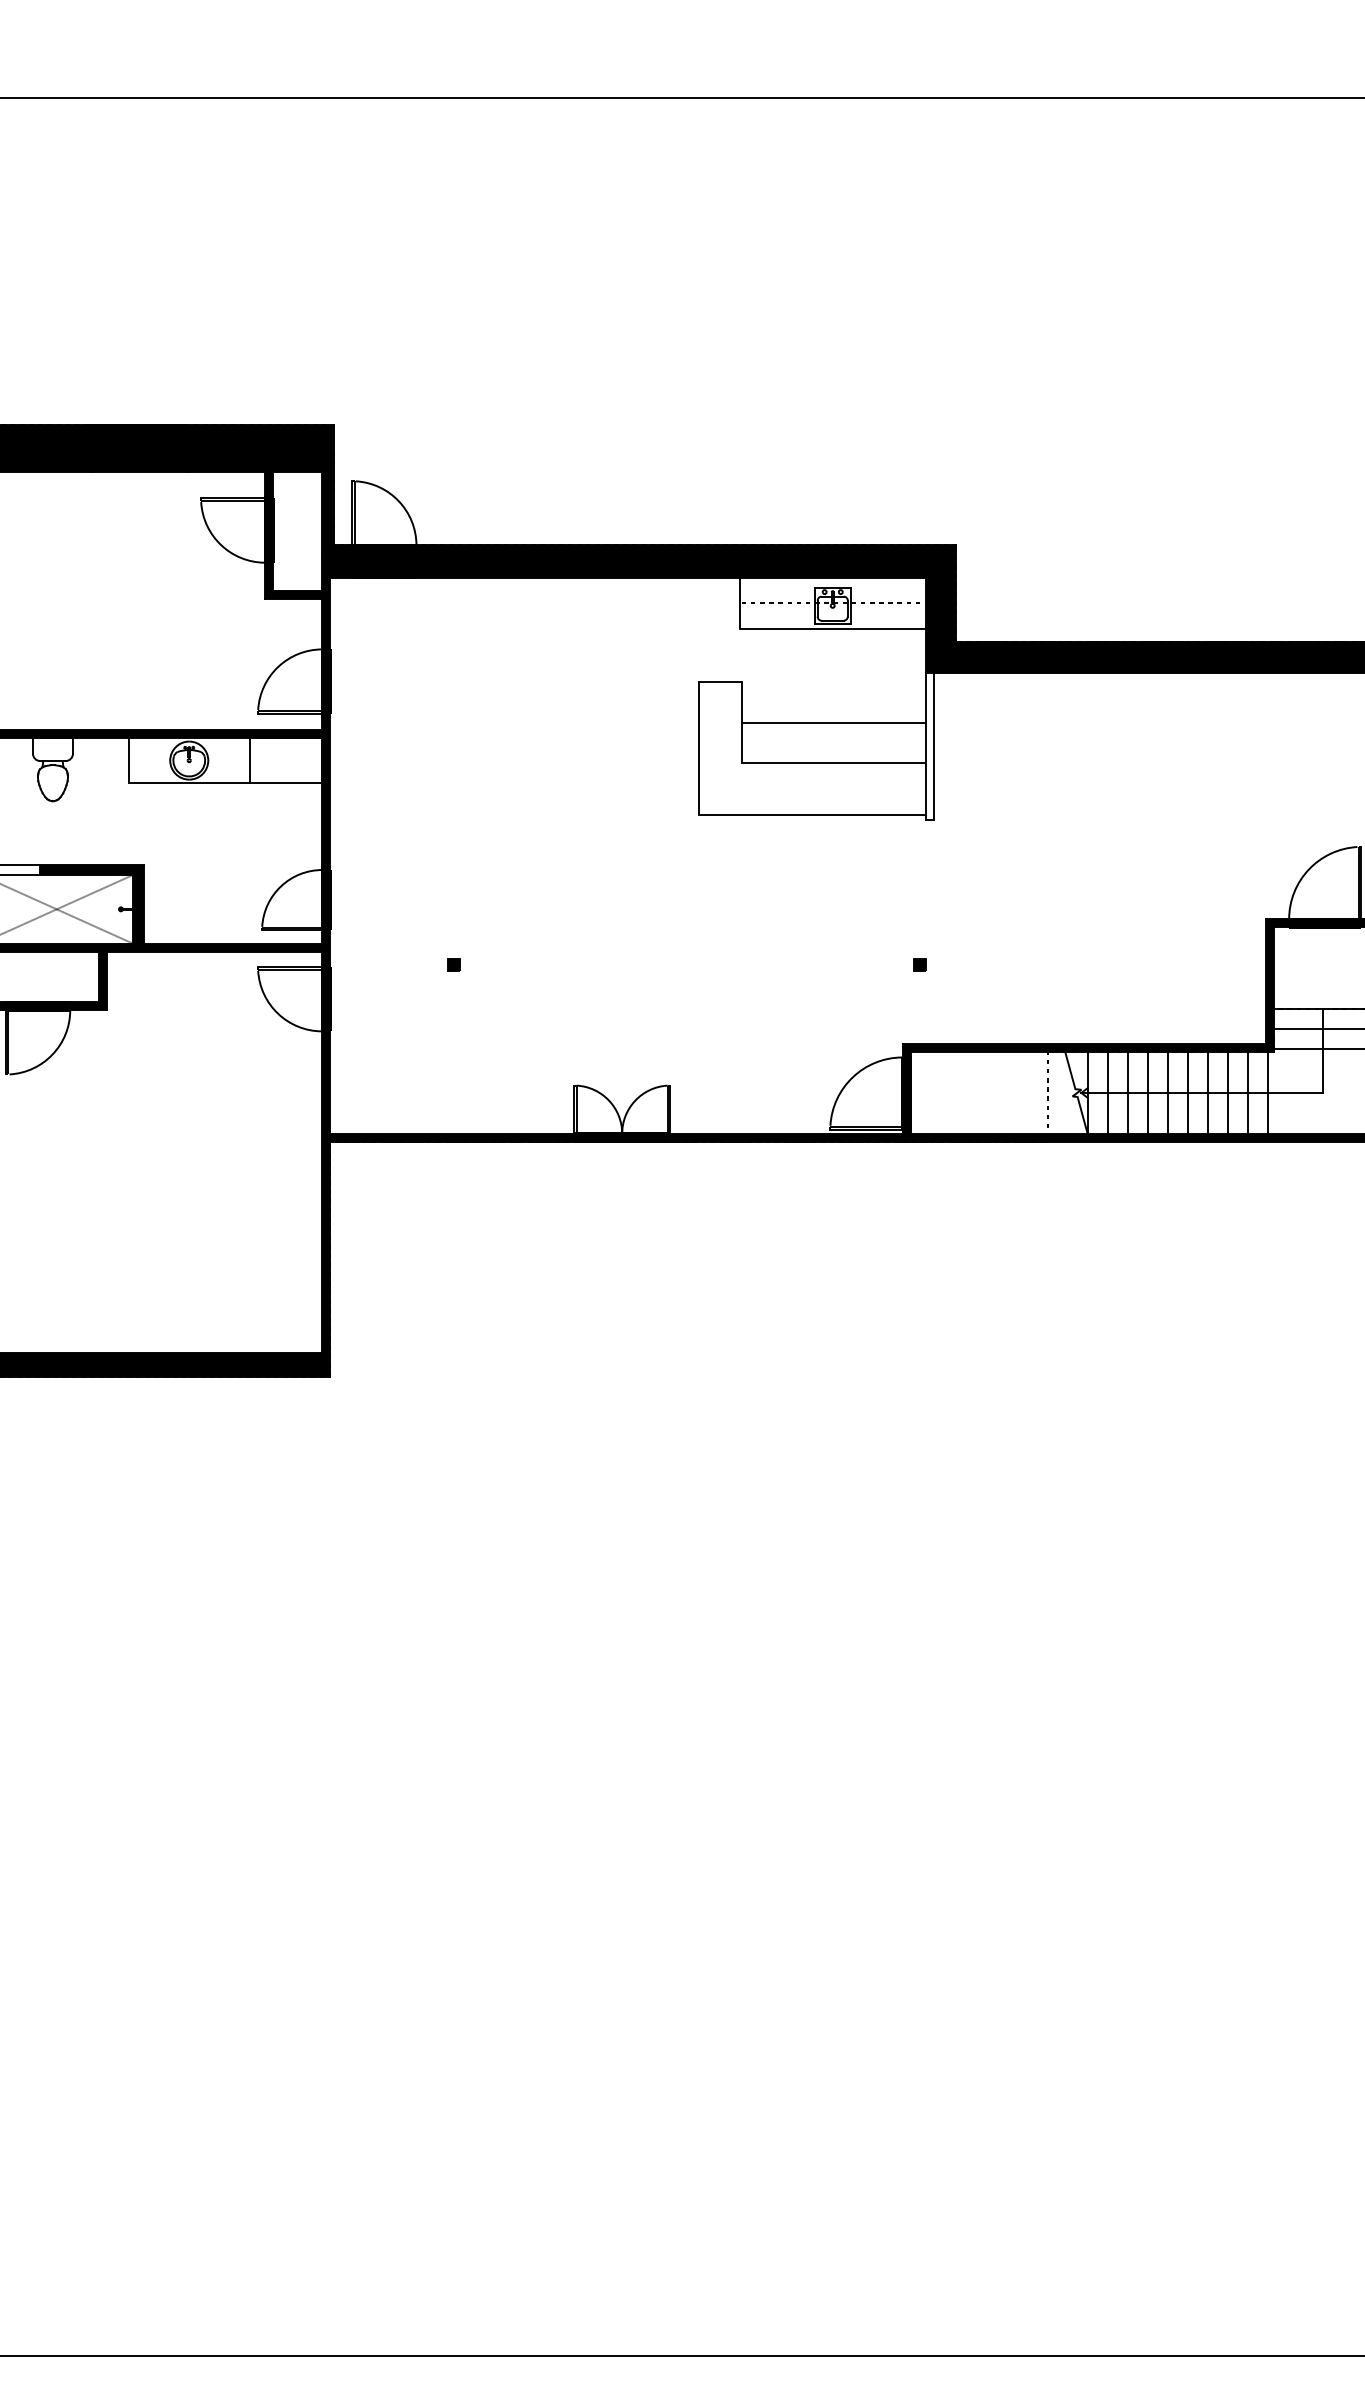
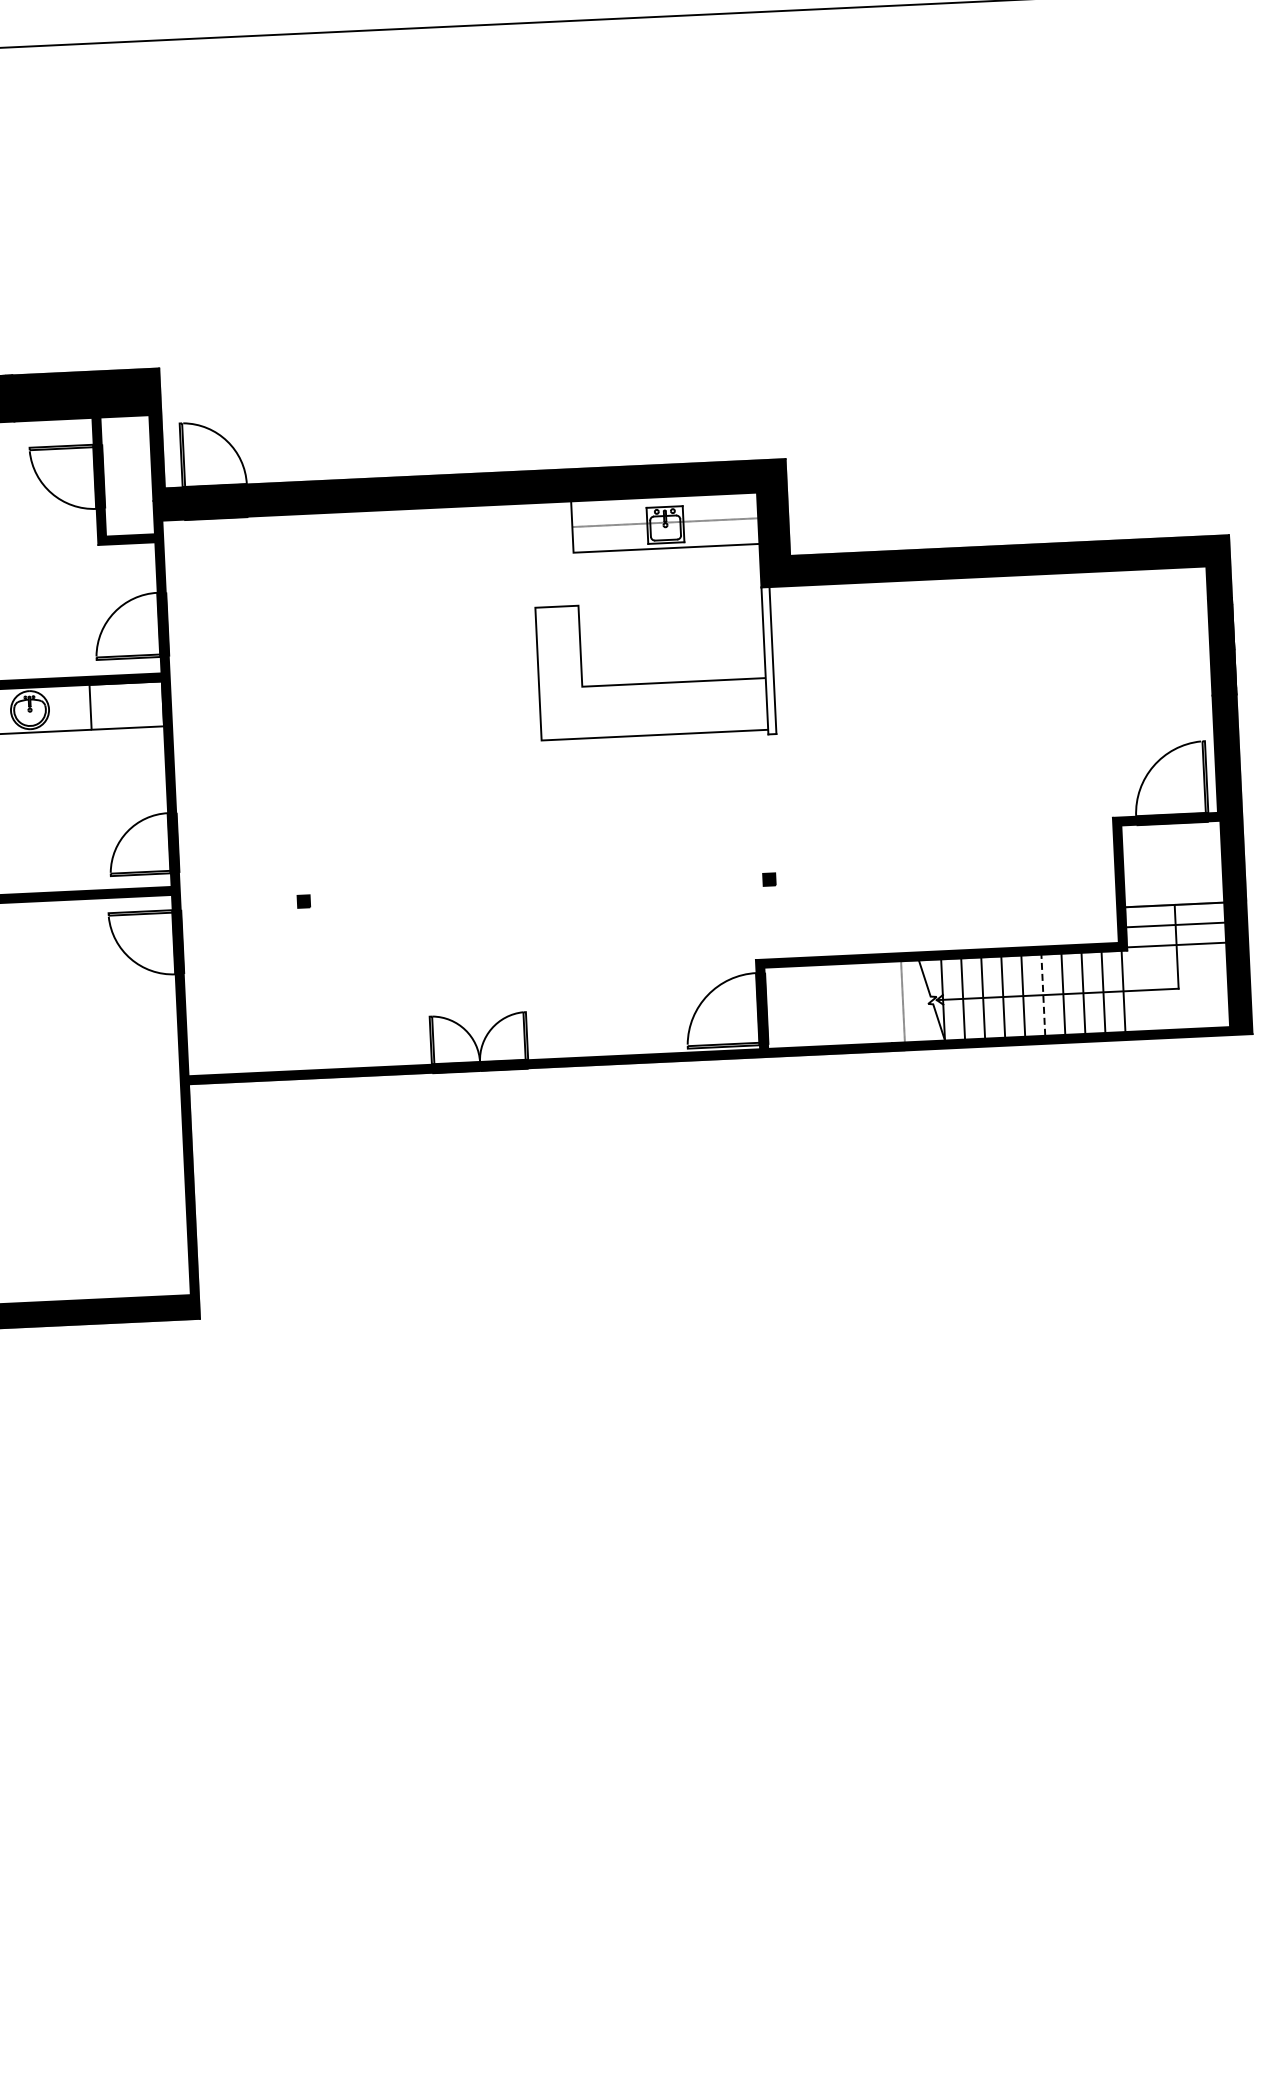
line: (833, 722) -> (671, 641), removed
line: (1187, 1093) -> (1042, 995), solid -> dashed

